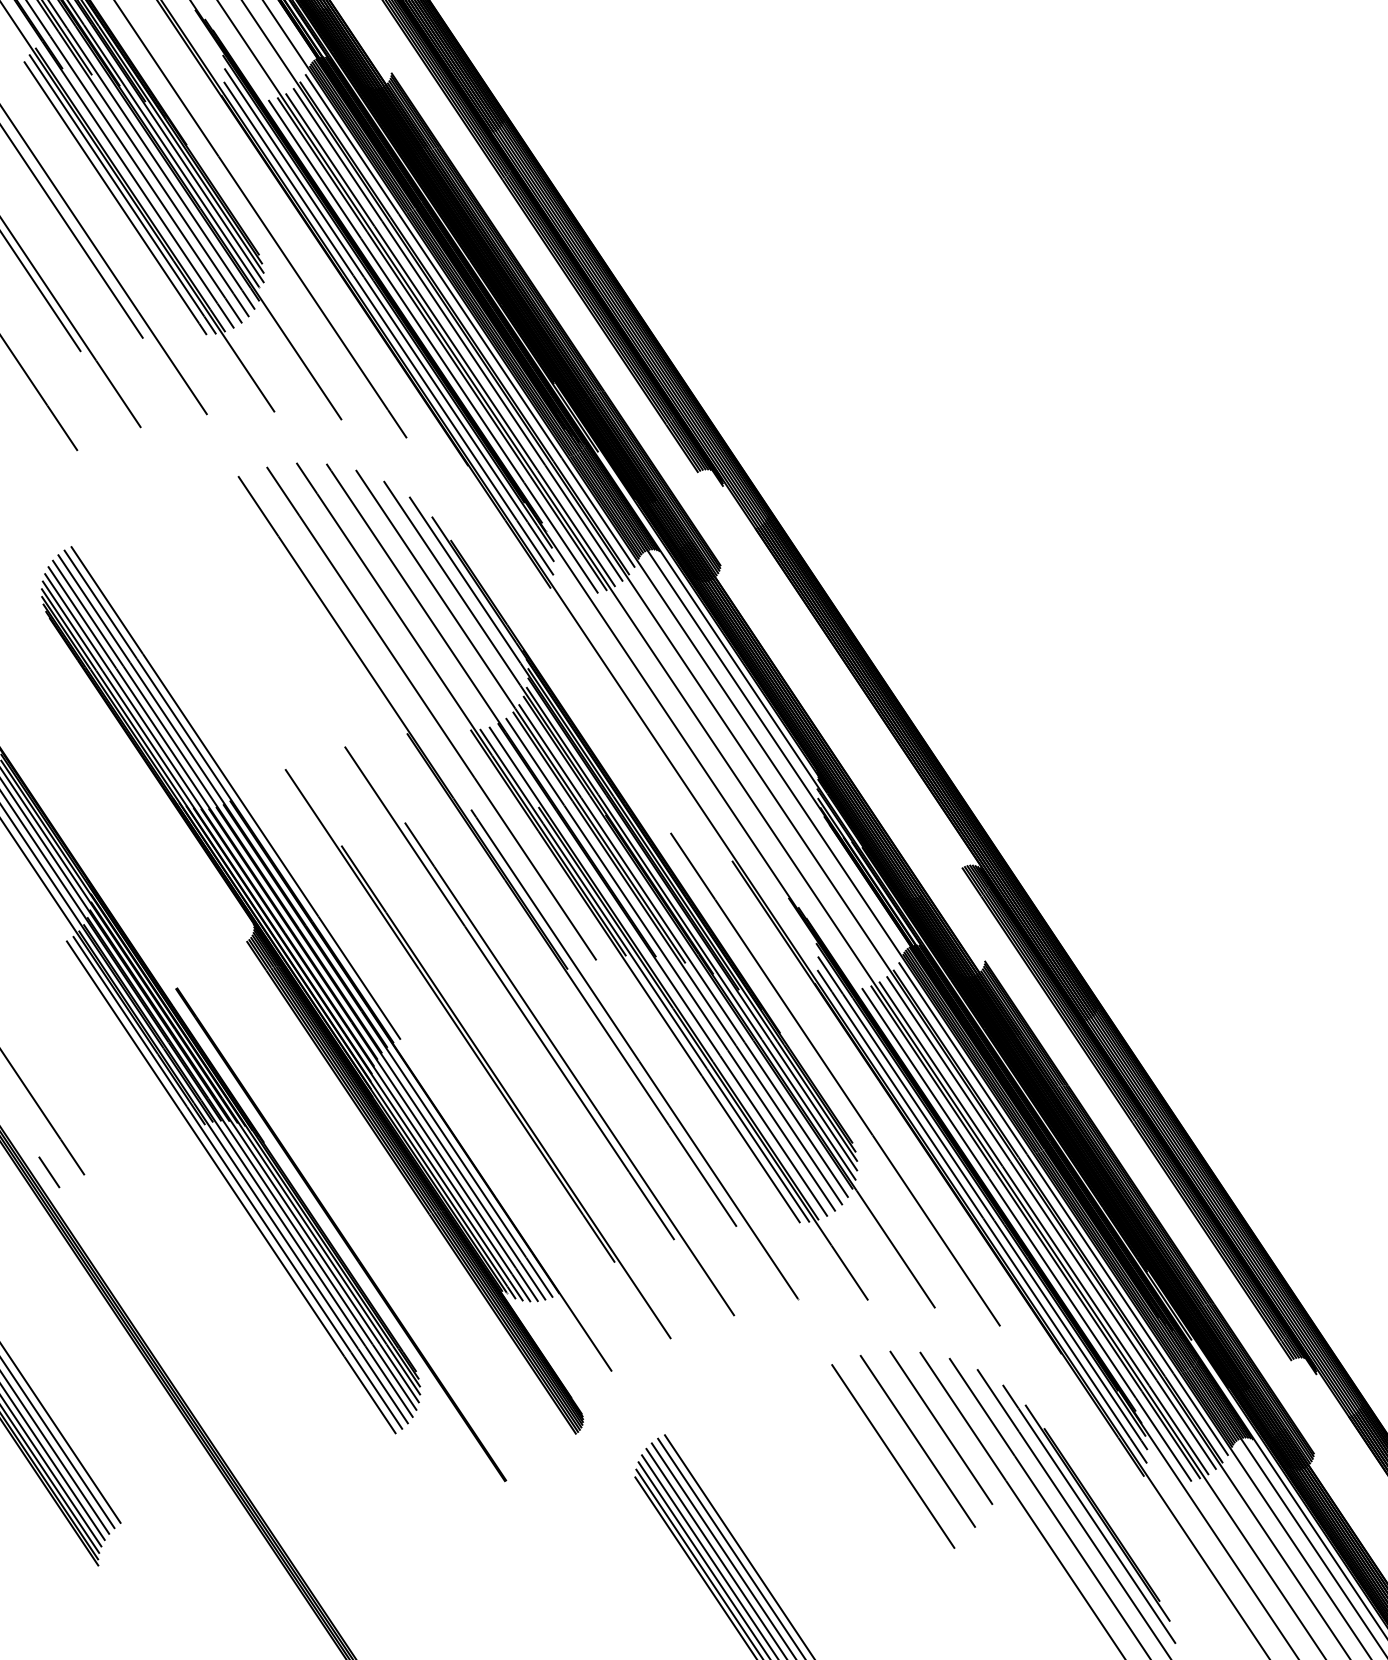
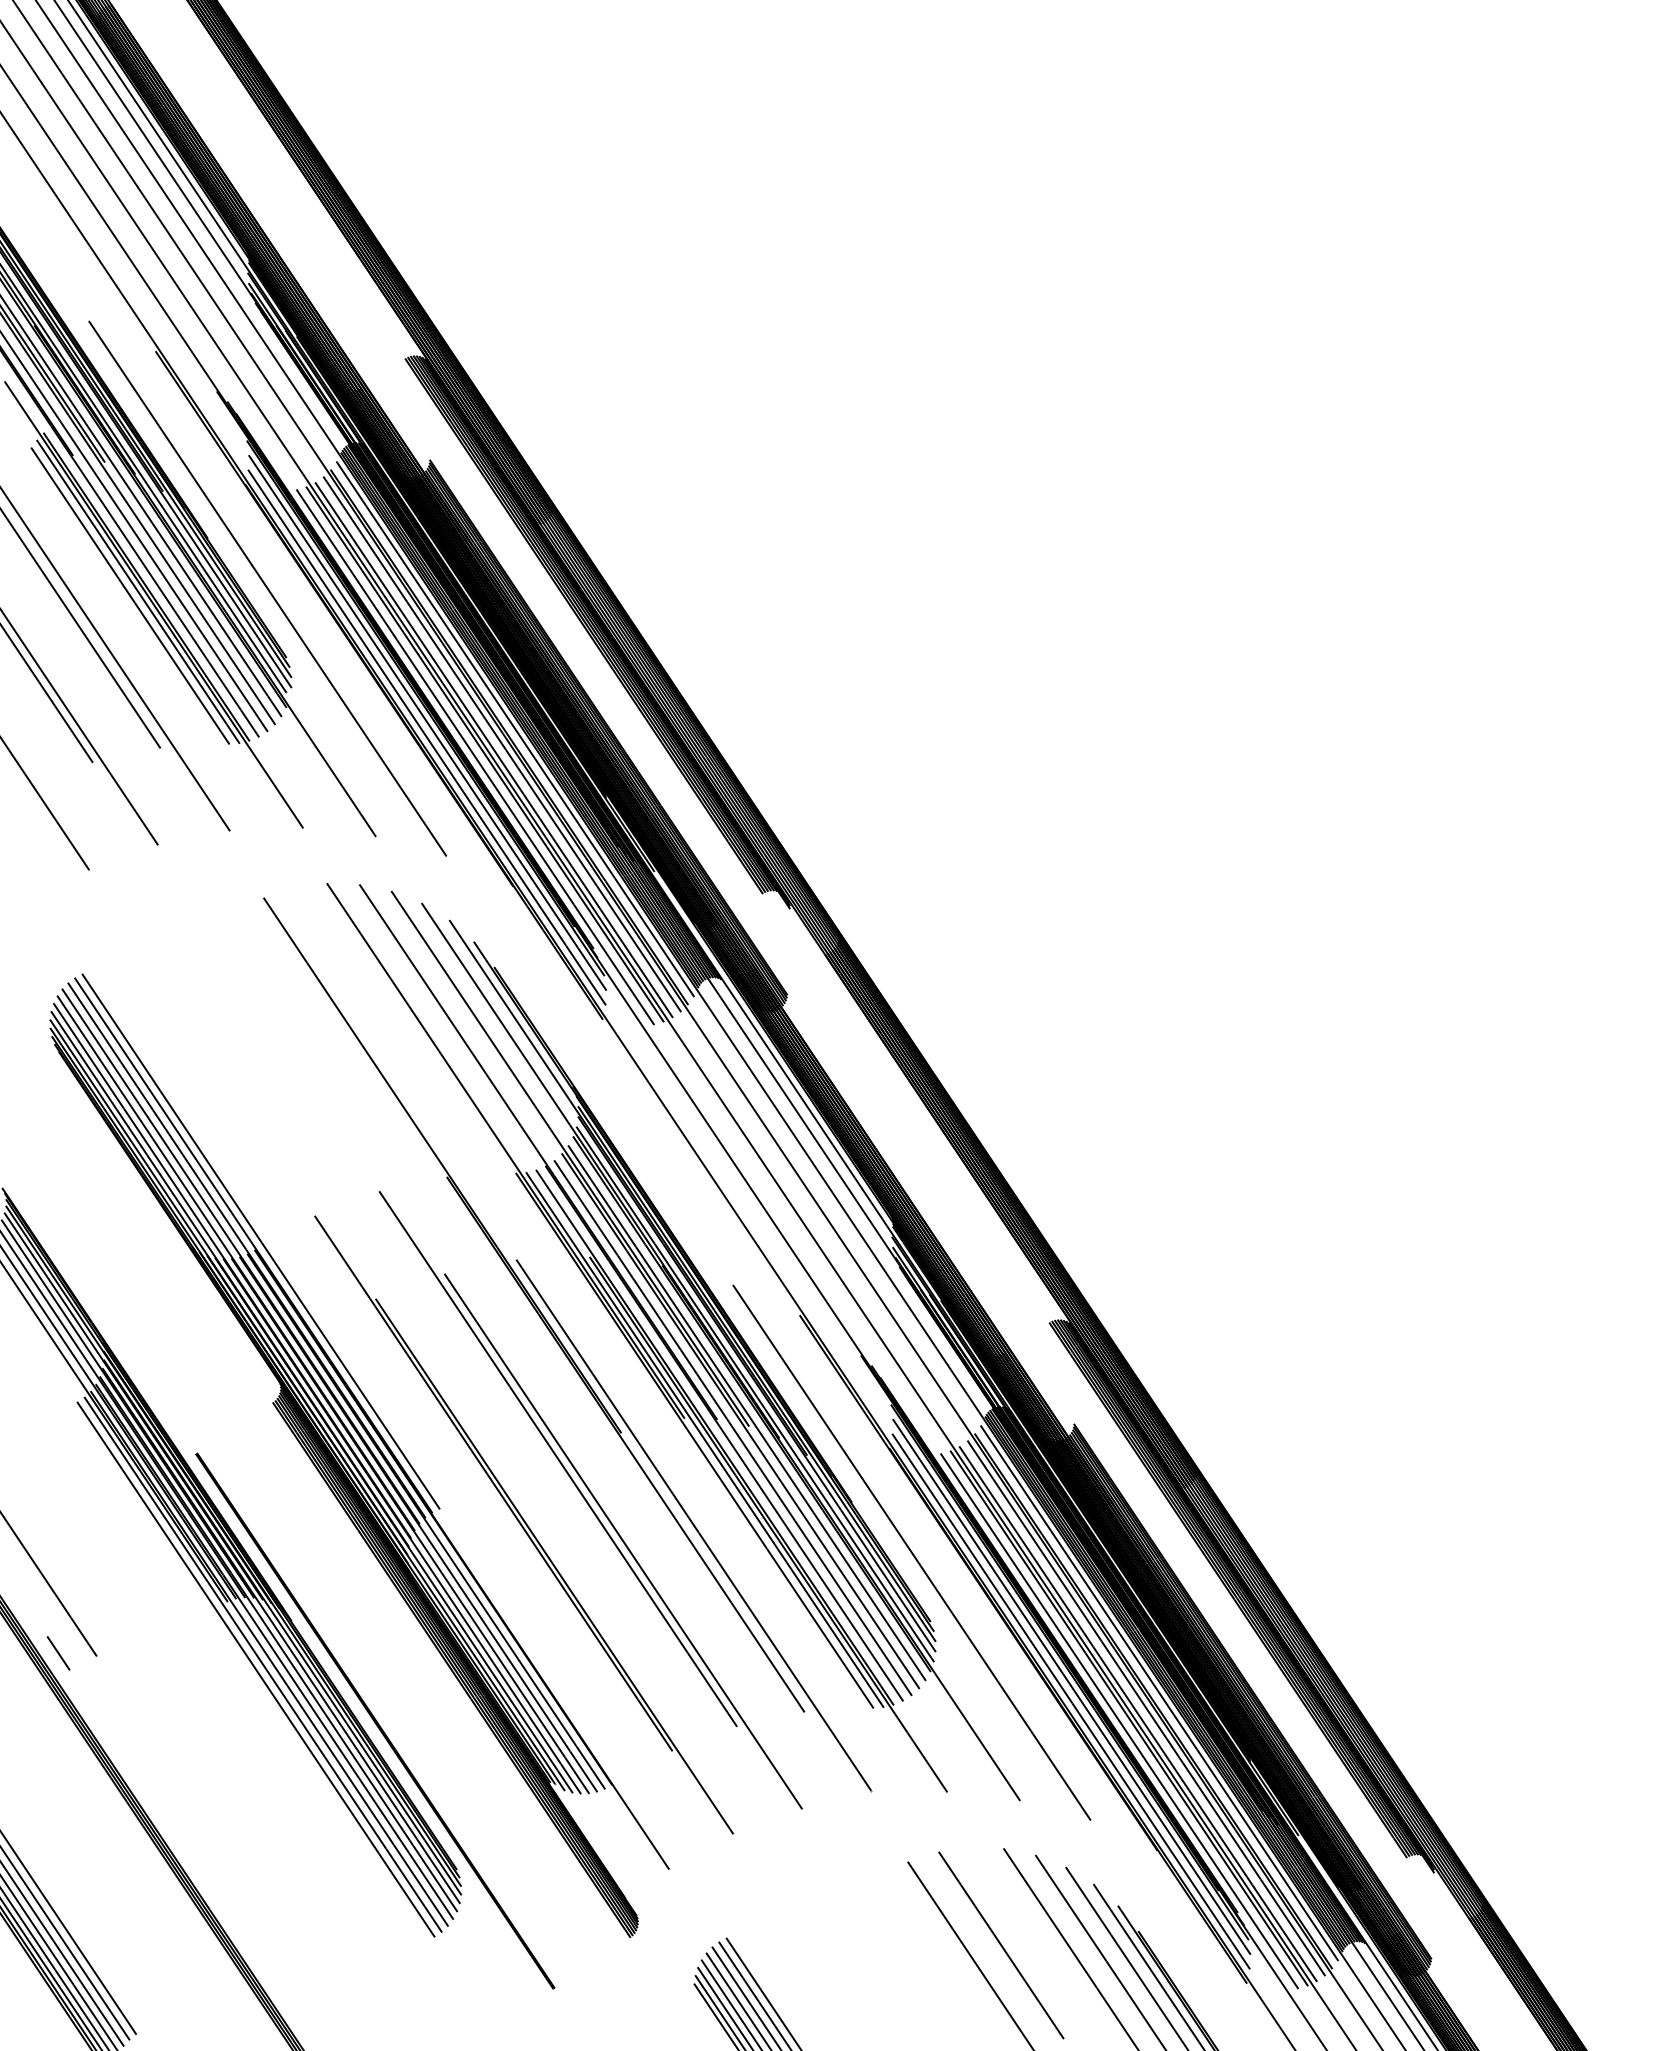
line: (431, 713) -> (473, 1155), removed
line: (941, 1427) -> (1026, 1930), removed

